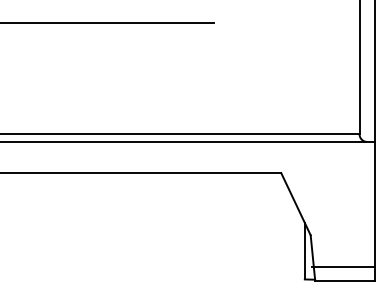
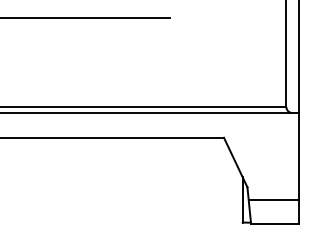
line: (343, 266) -> (273, 199), moved

